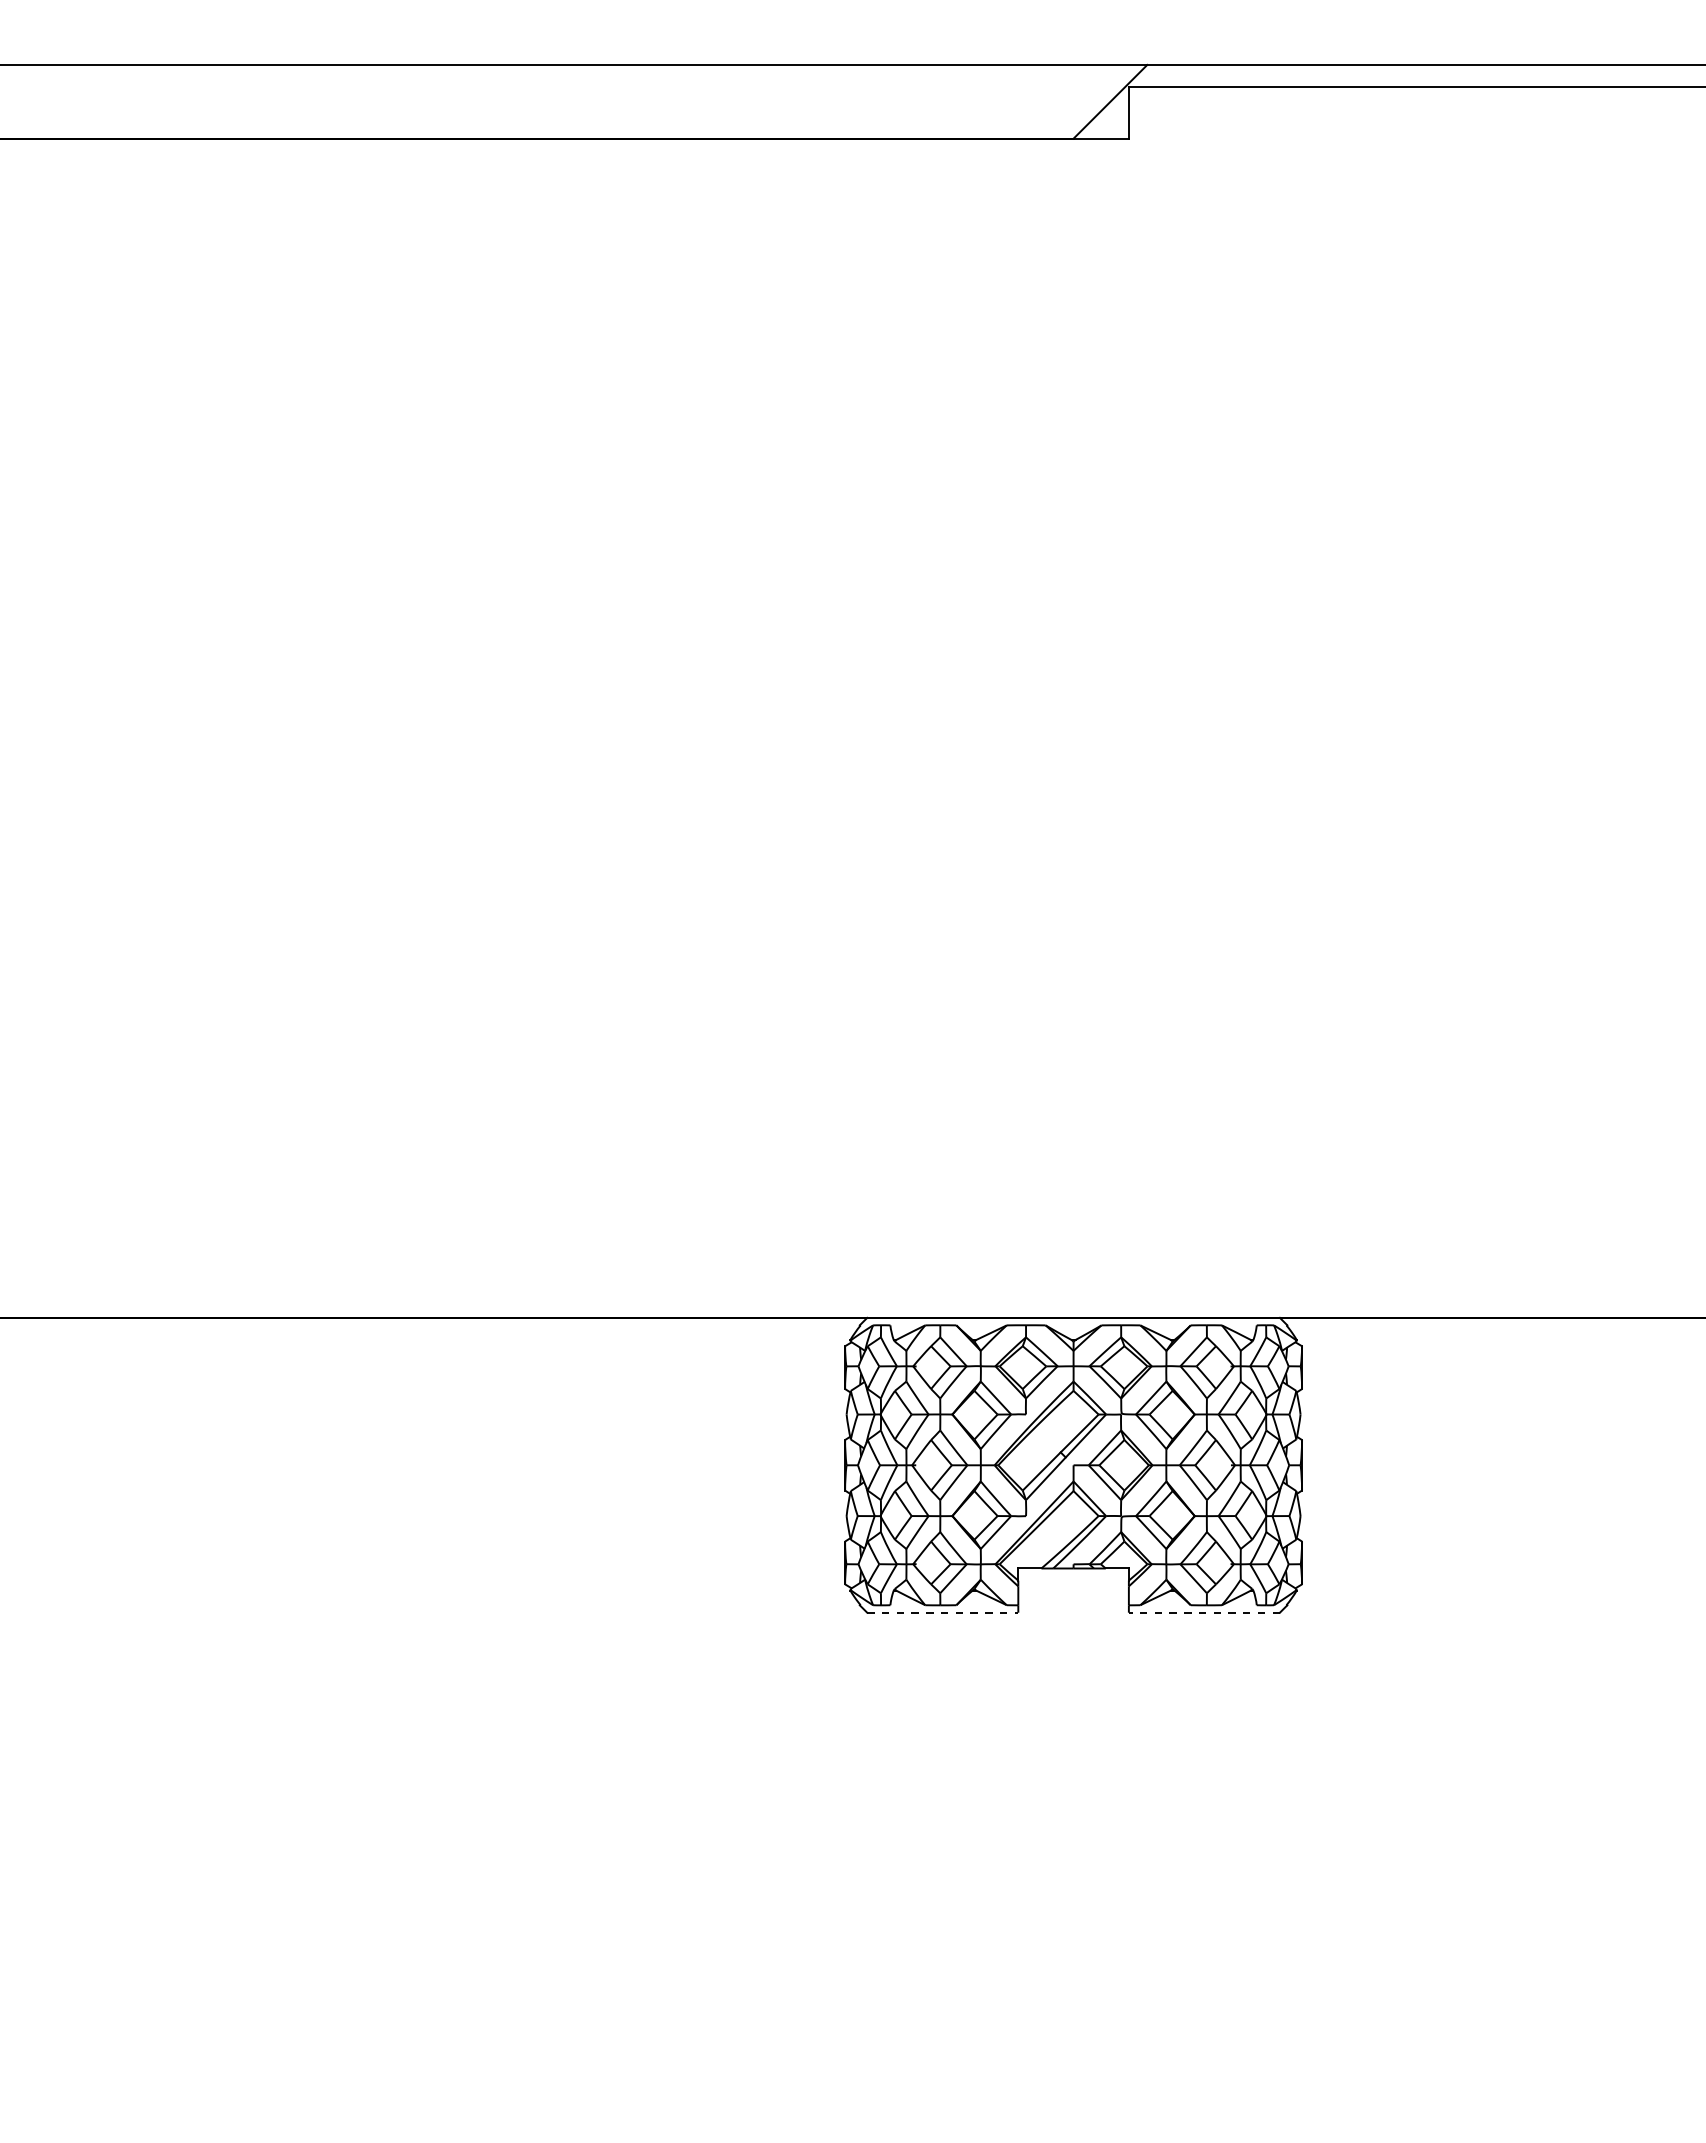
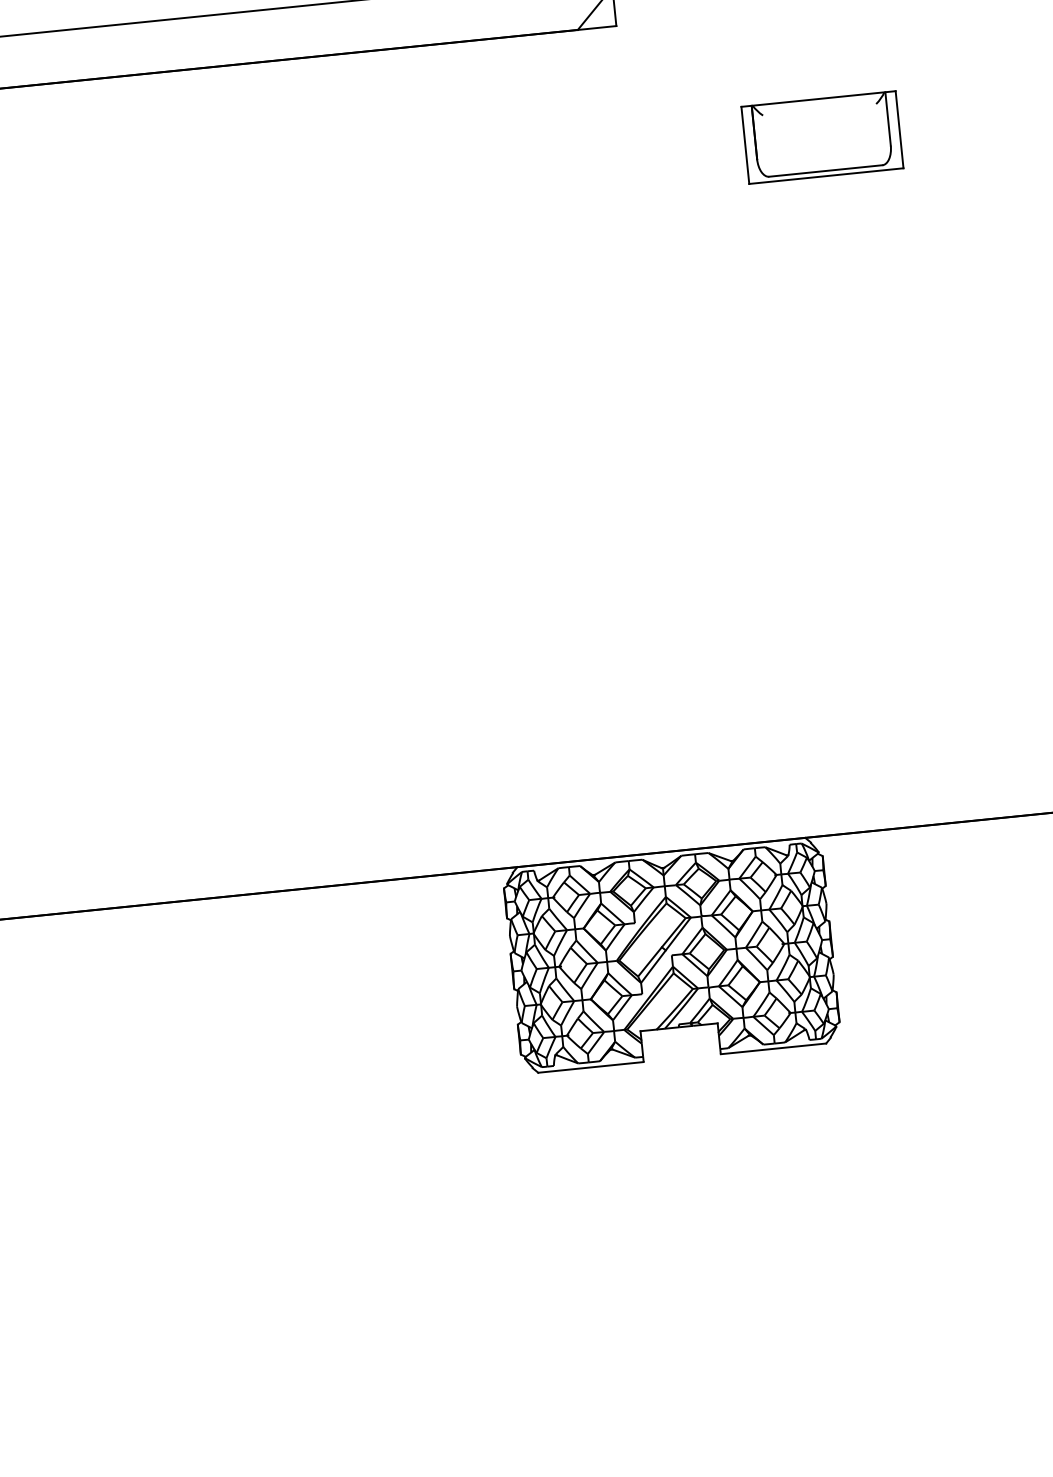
part: (1405, 326) -> (822, 137), added
line: (942, 1612) -> (590, 1067), dashed -> solid
line: (1204, 1612) -> (773, 1048), dashed -> solid

